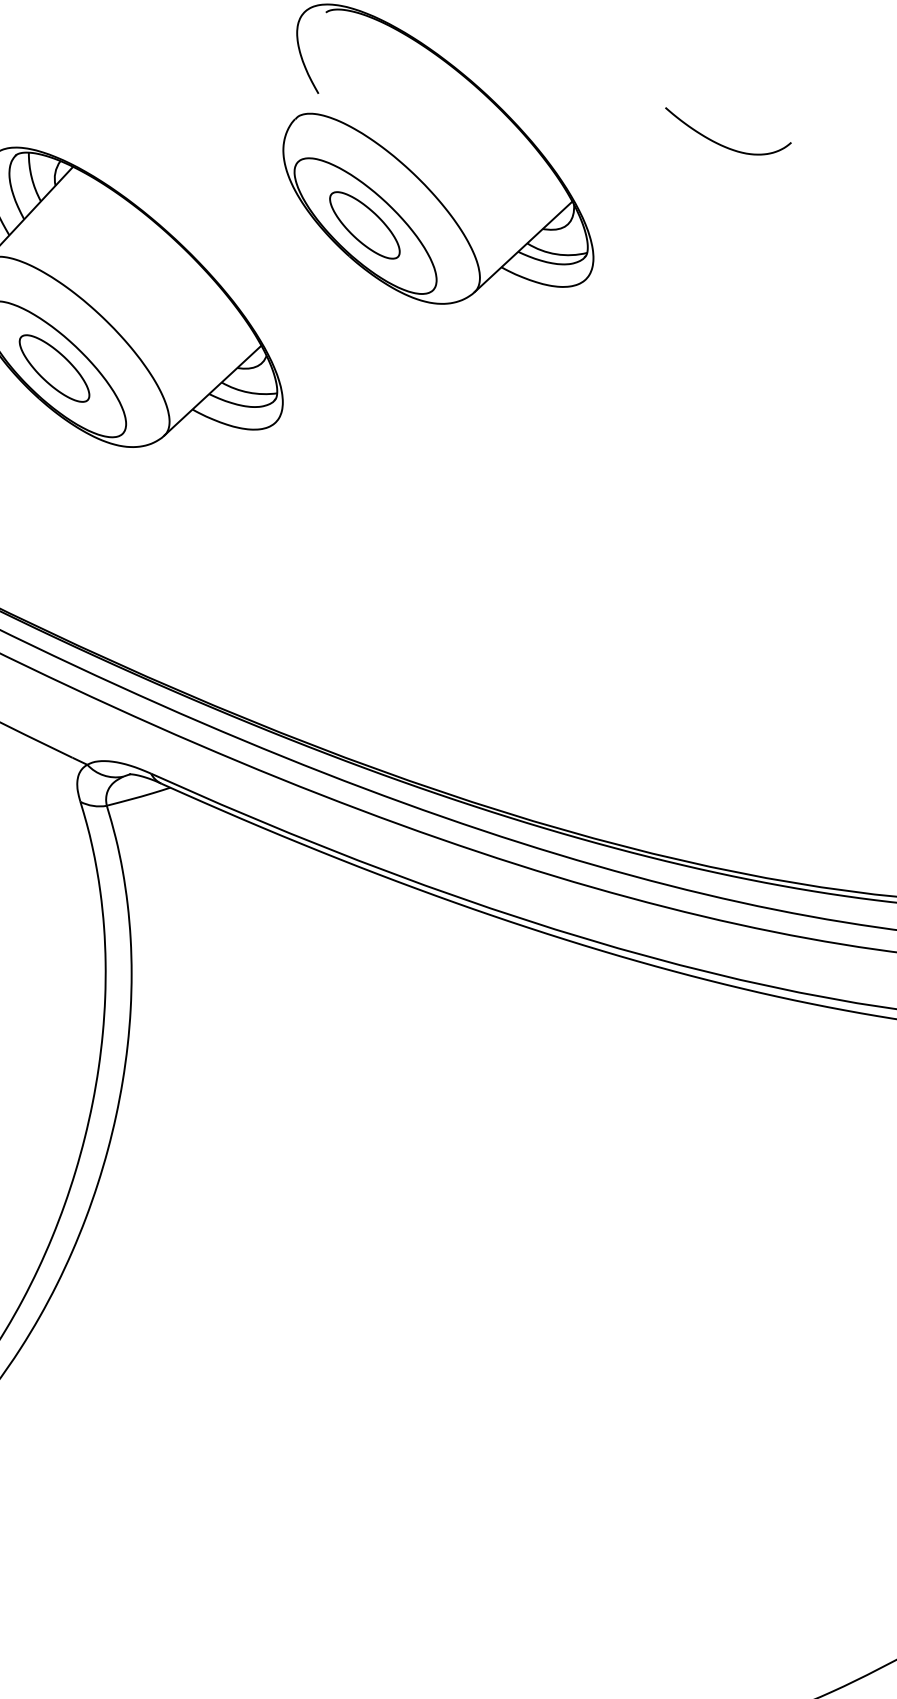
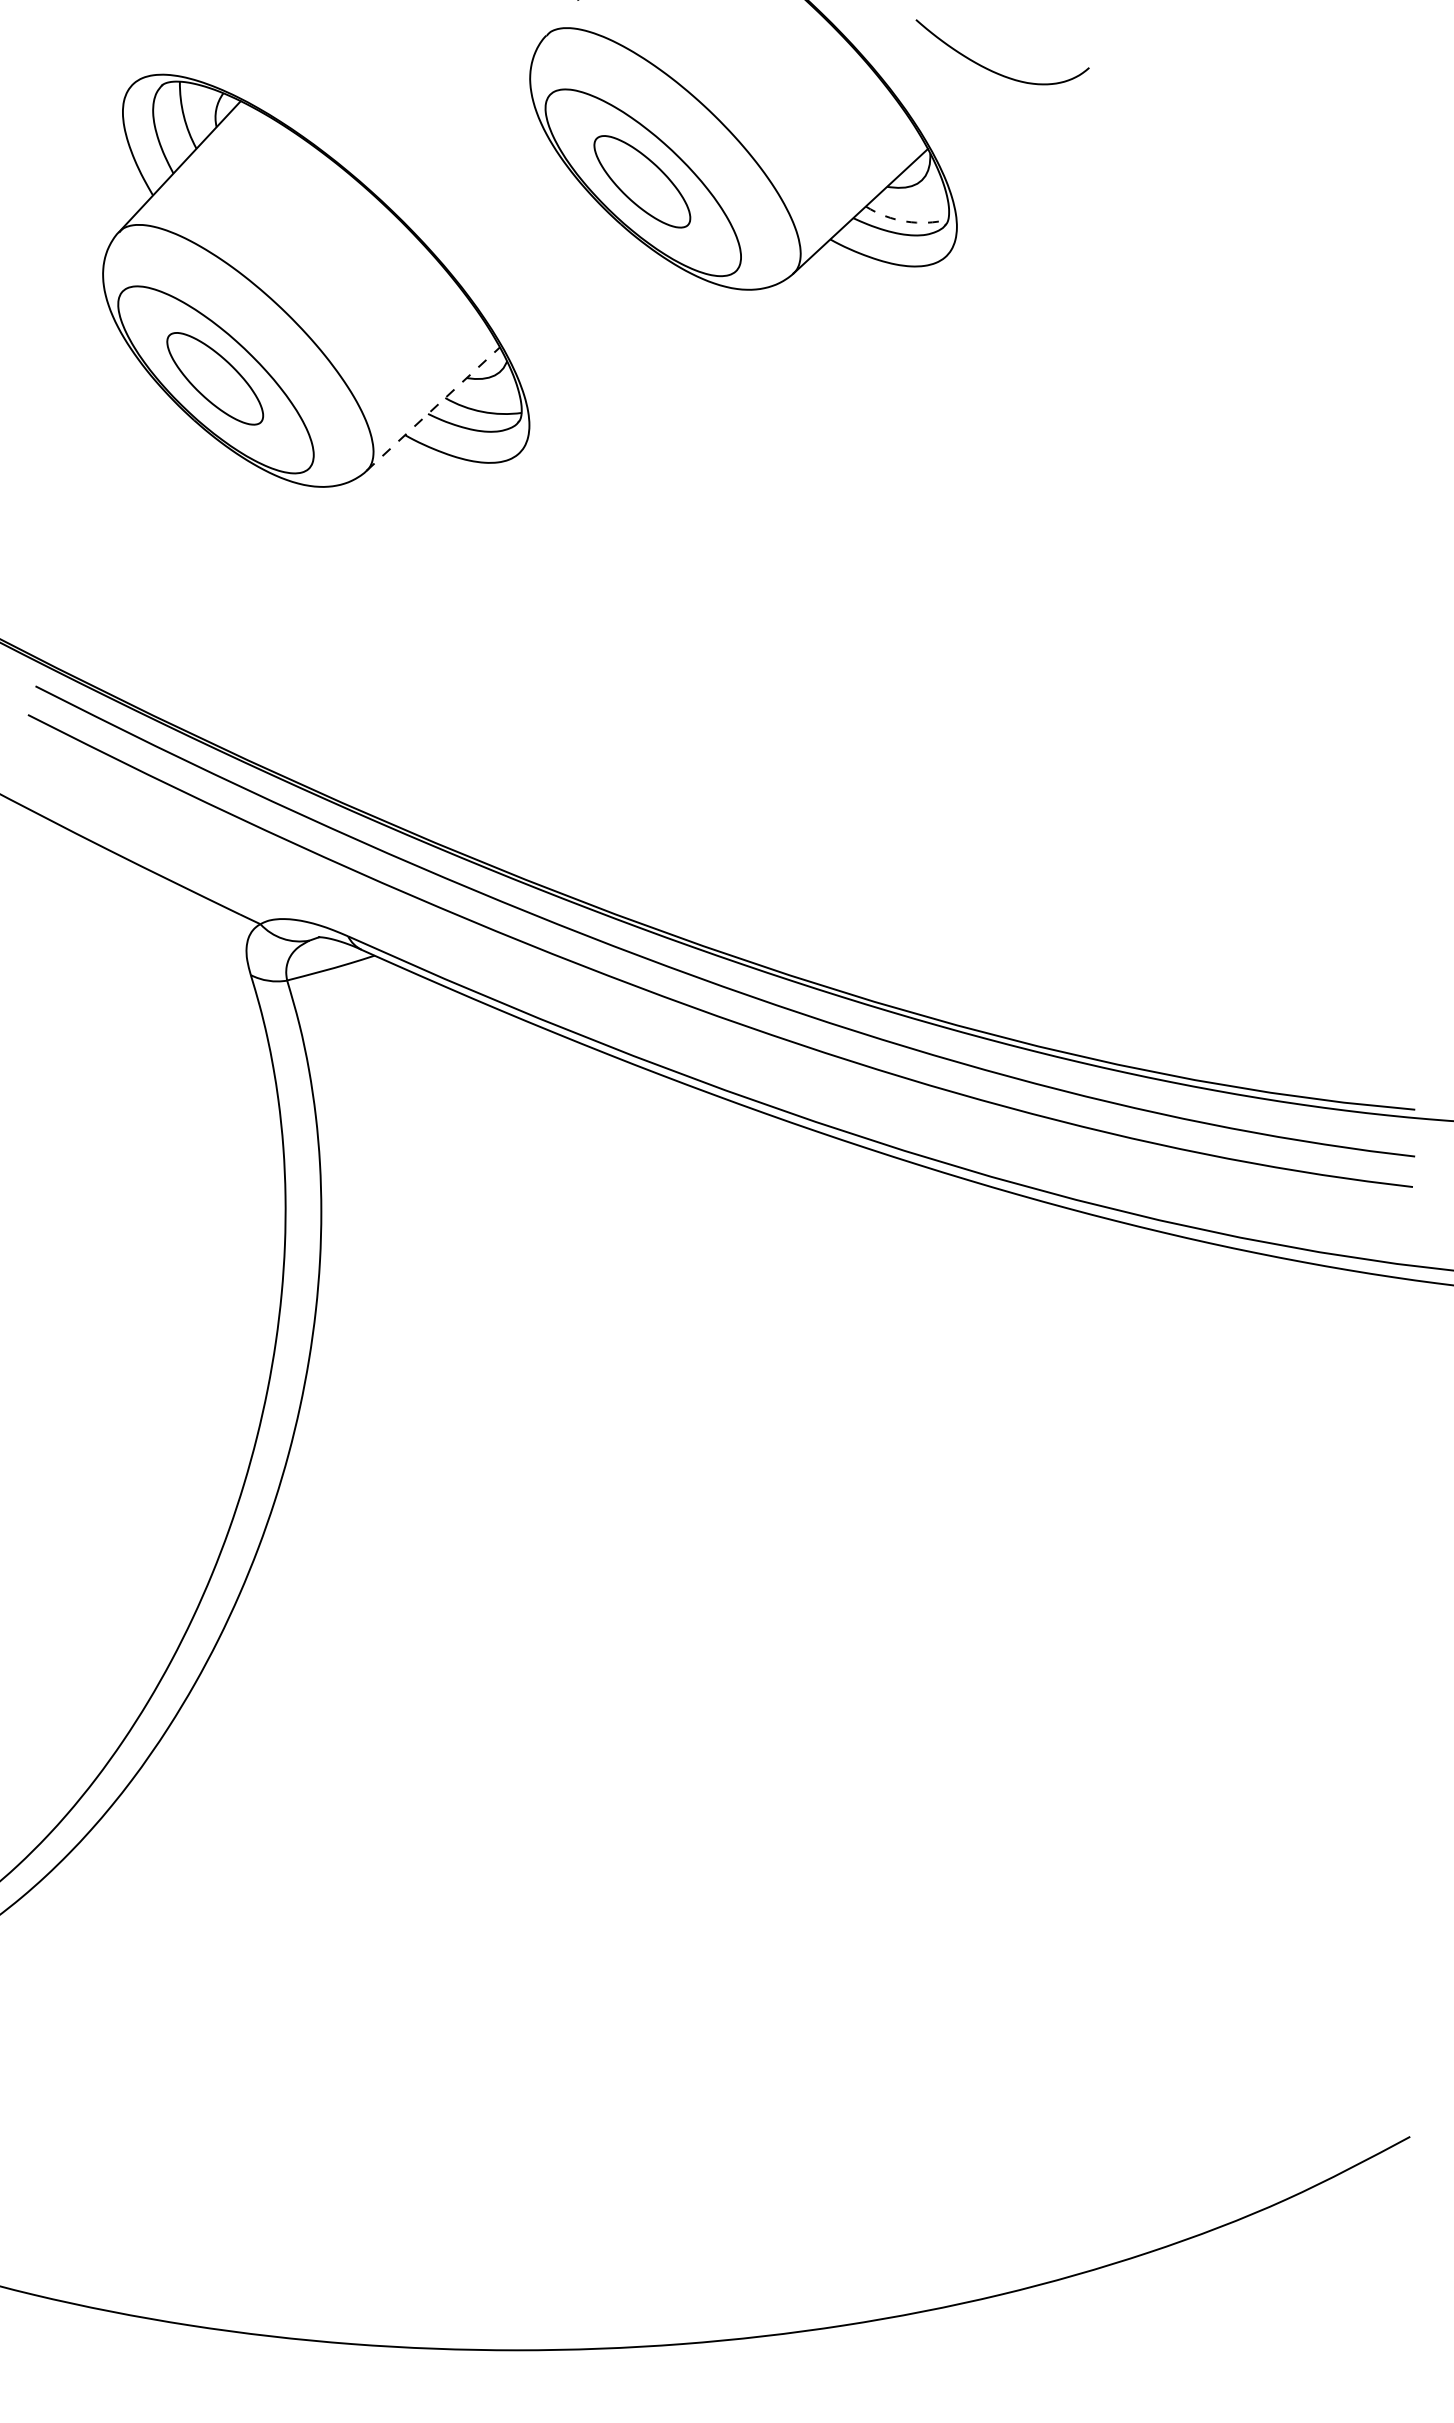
curve: (721, 144) -> (993, 70), moved
arc: (556, 254) -> (905, 221), solid -> dashed
line: (213, 390) -> (433, 409), solid -> dashed

